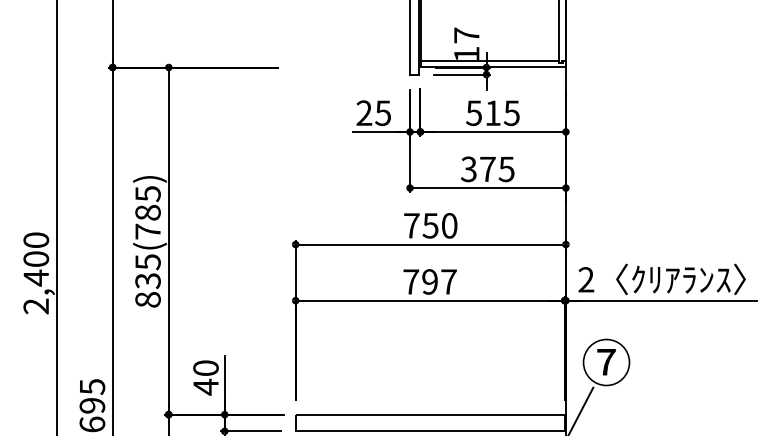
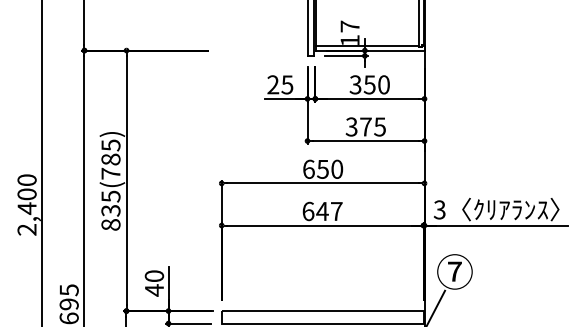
text: (492, 113) -> (369, 85), 515 -> 350
text: (411, 225) -> (308, 169), 750 -> 650
text: (586, 279) -> (439, 209), 2 -> 3
text: (420, 281) -> (315, 211), 797 -> 647

